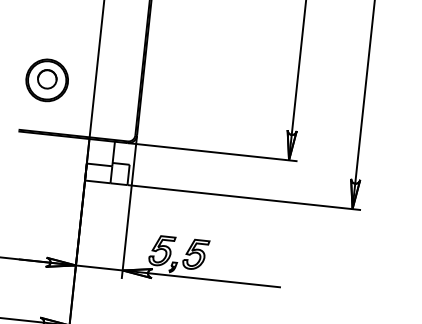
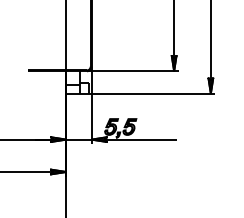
part: (47, 80) -> (40, 42), removed

